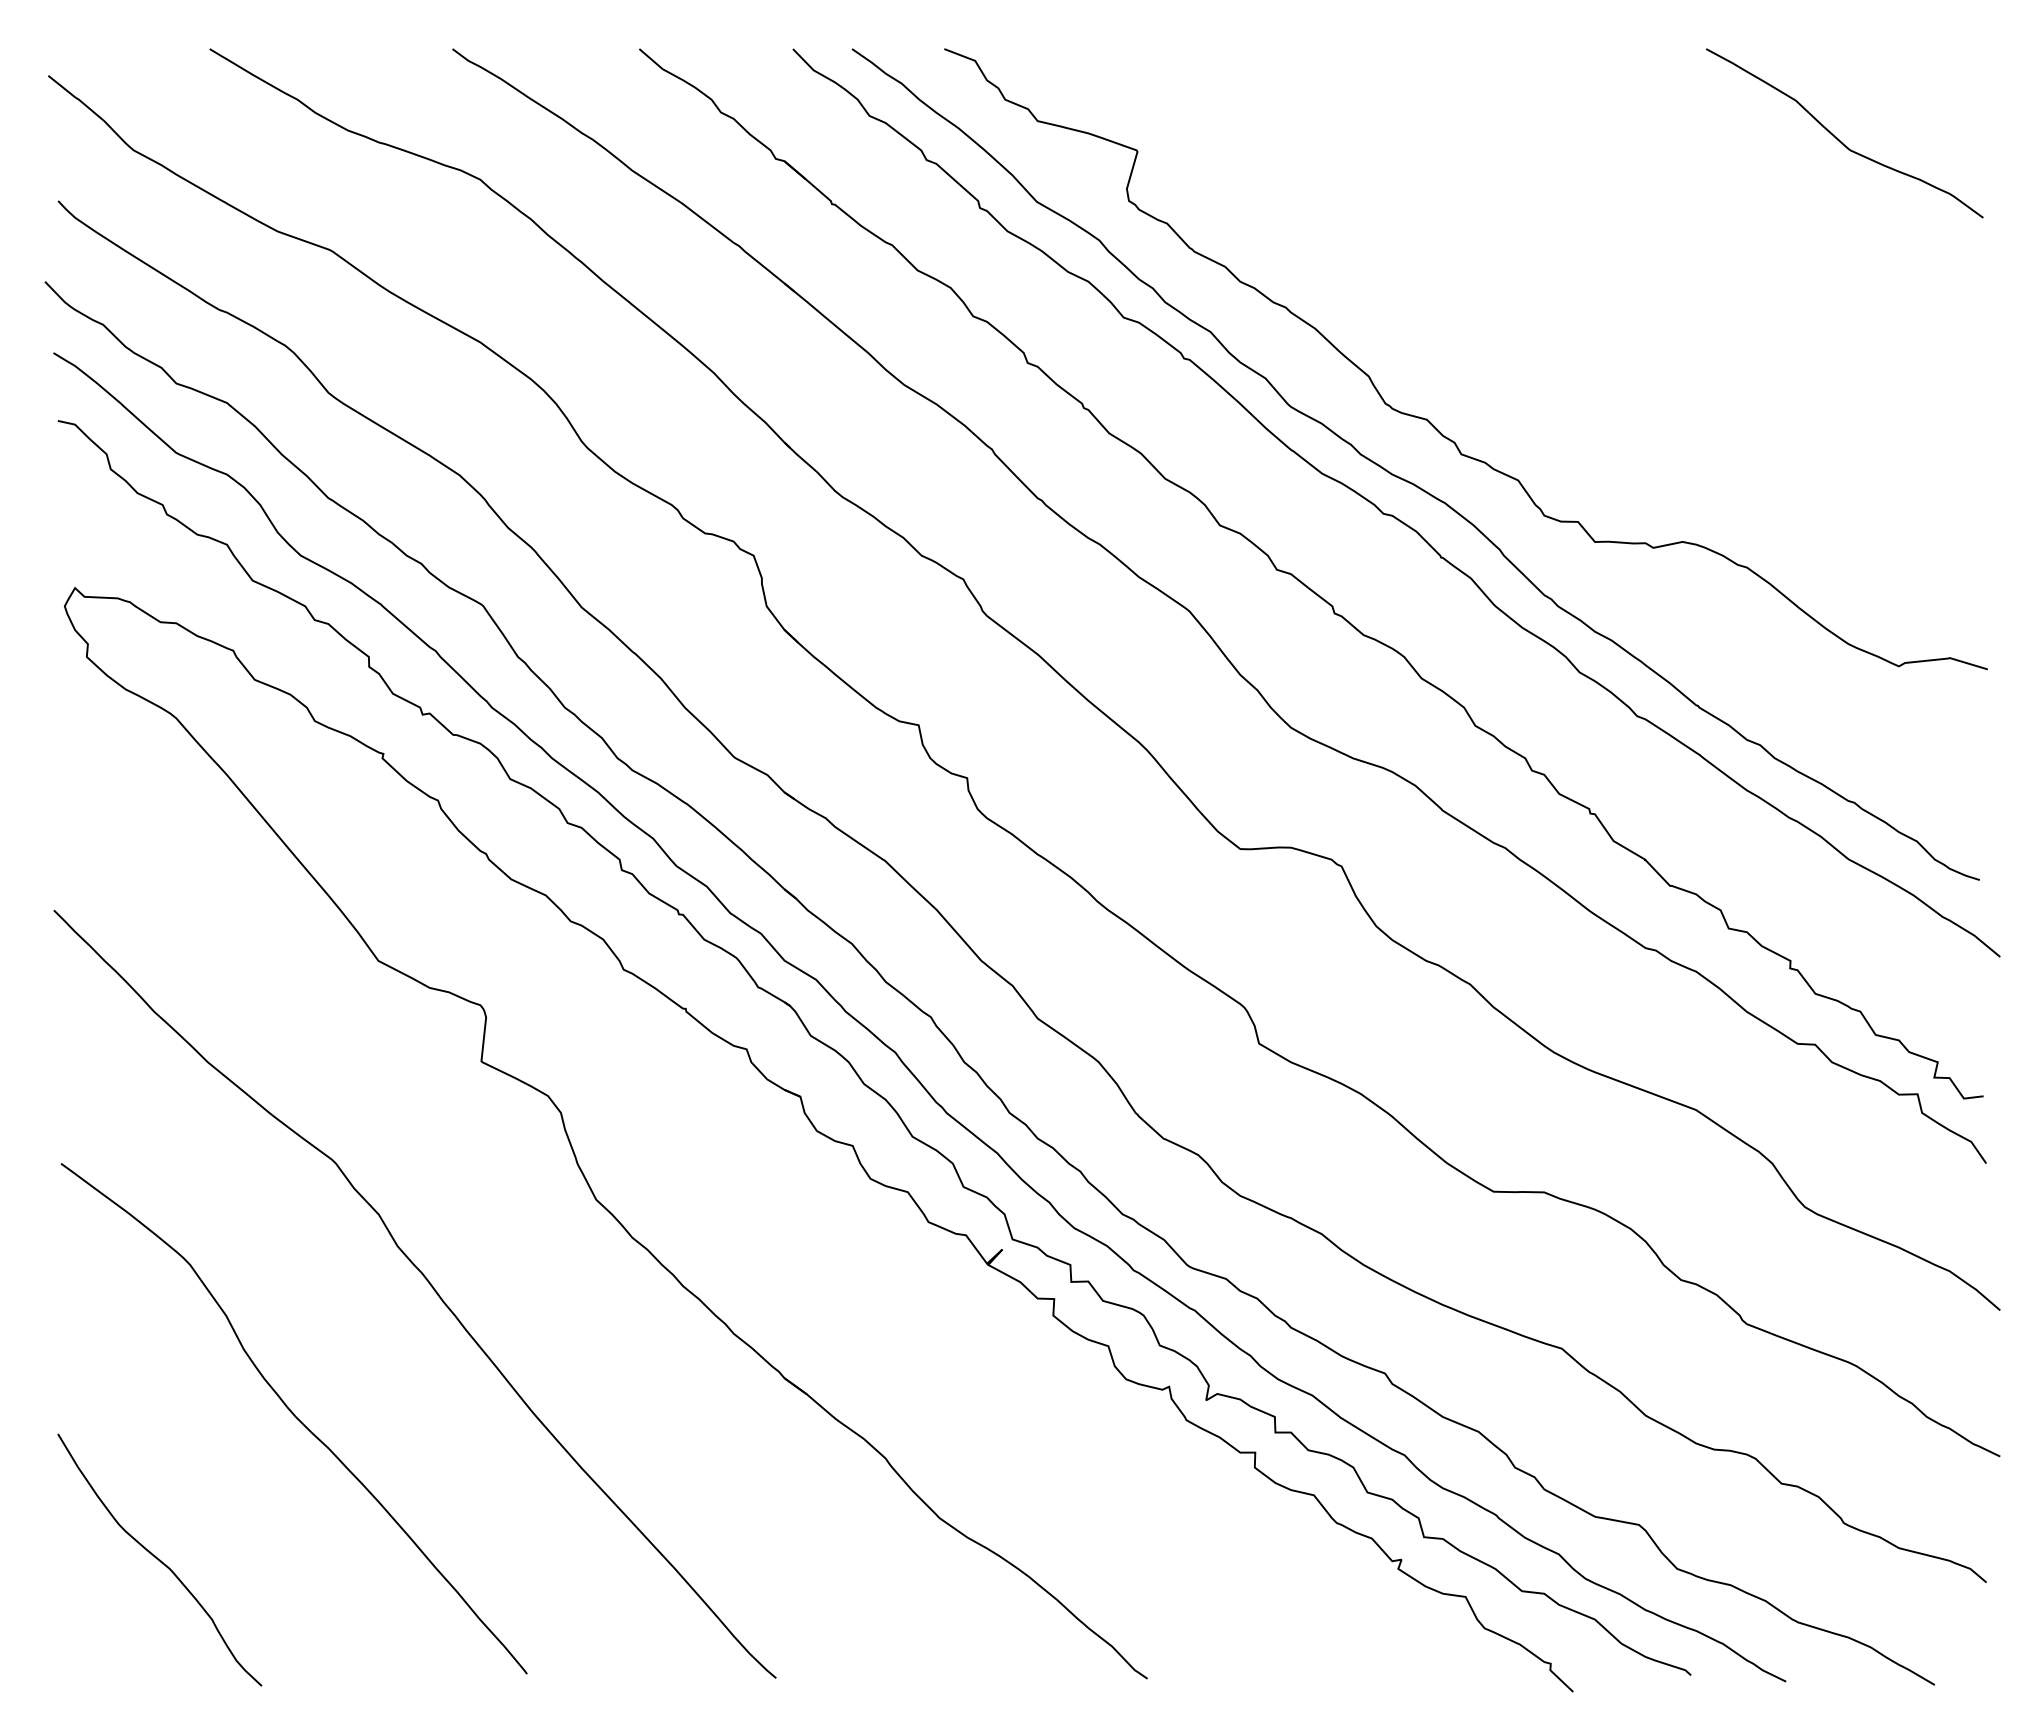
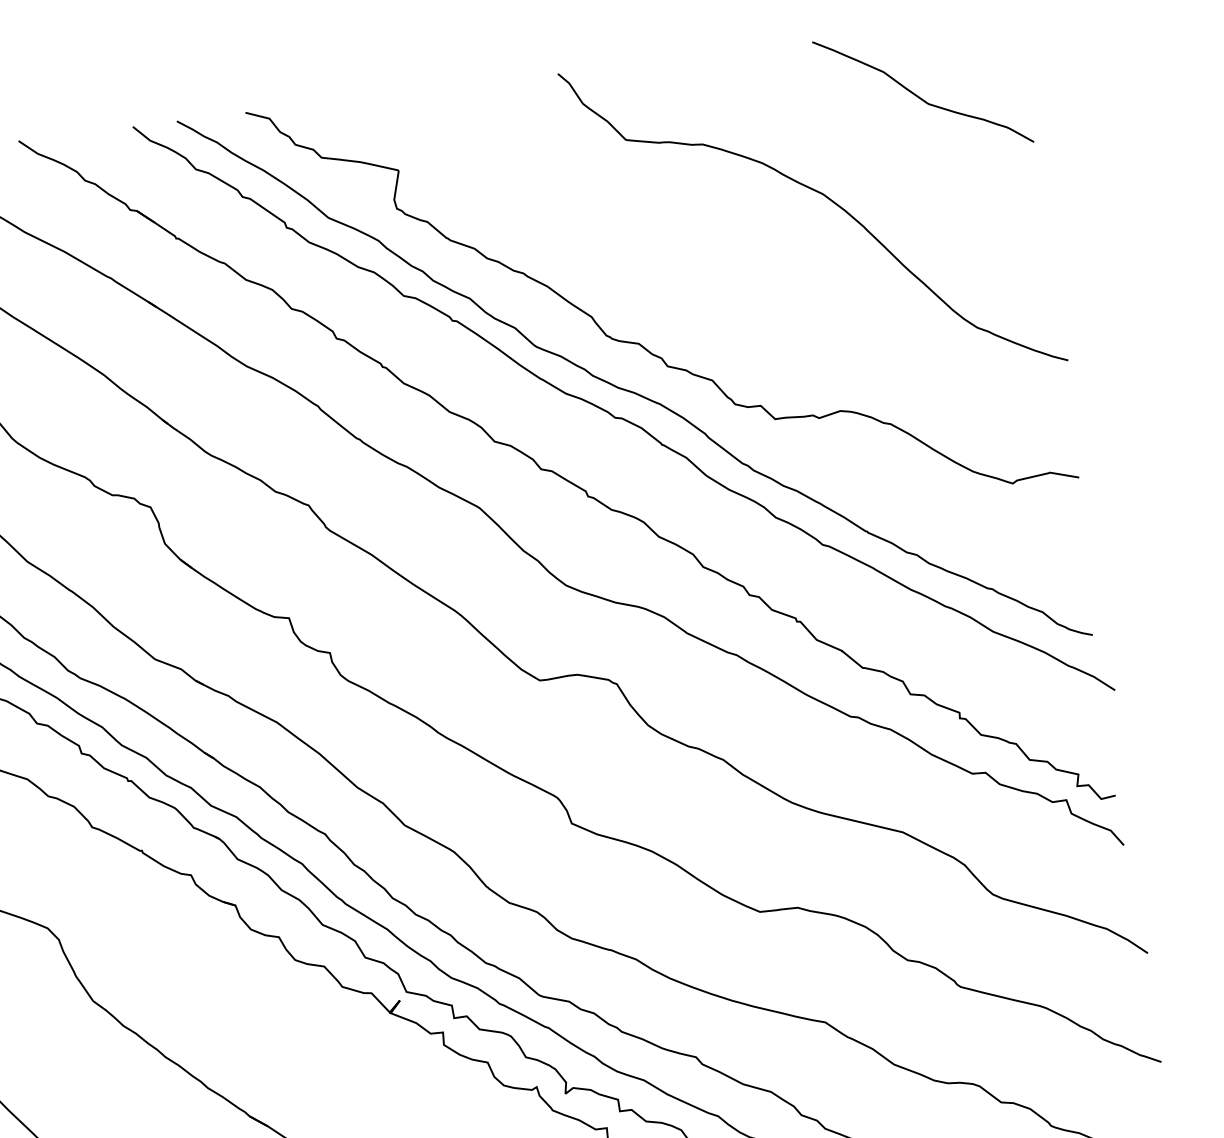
curve: (1699, 257) -> (826, 197), added

